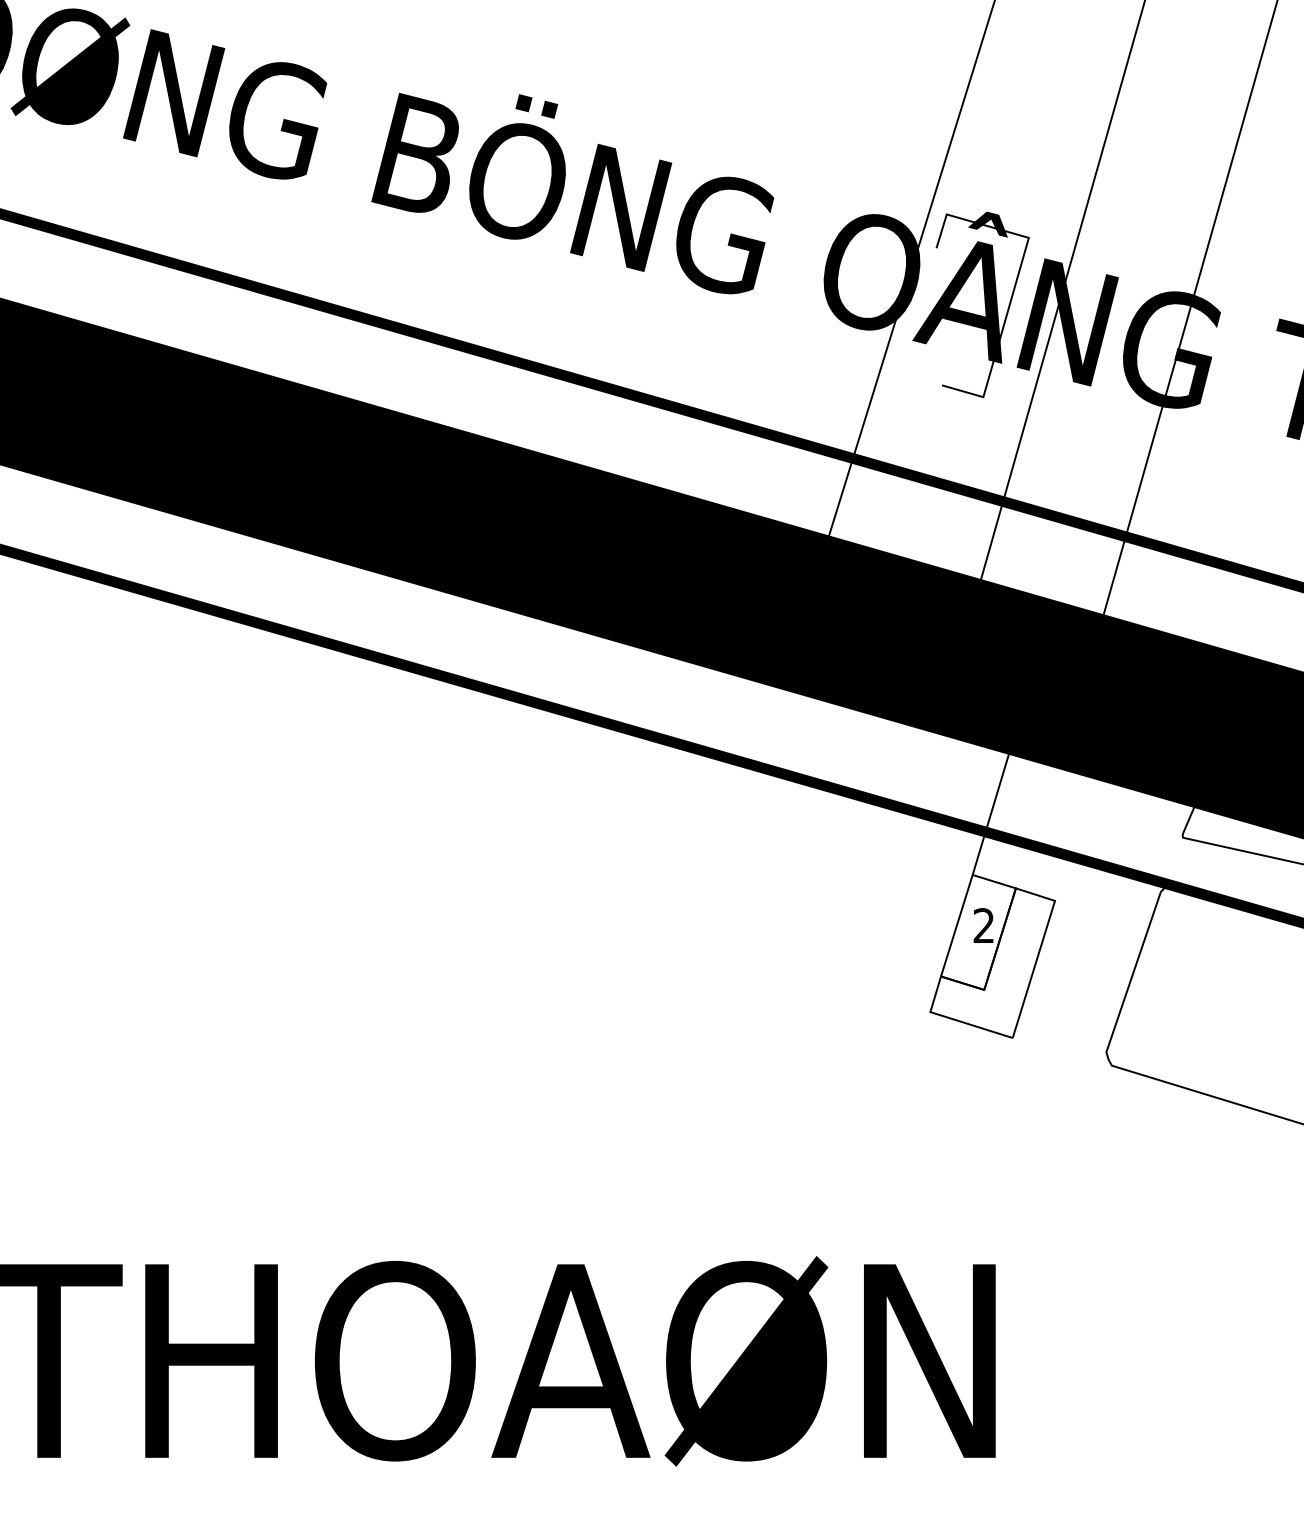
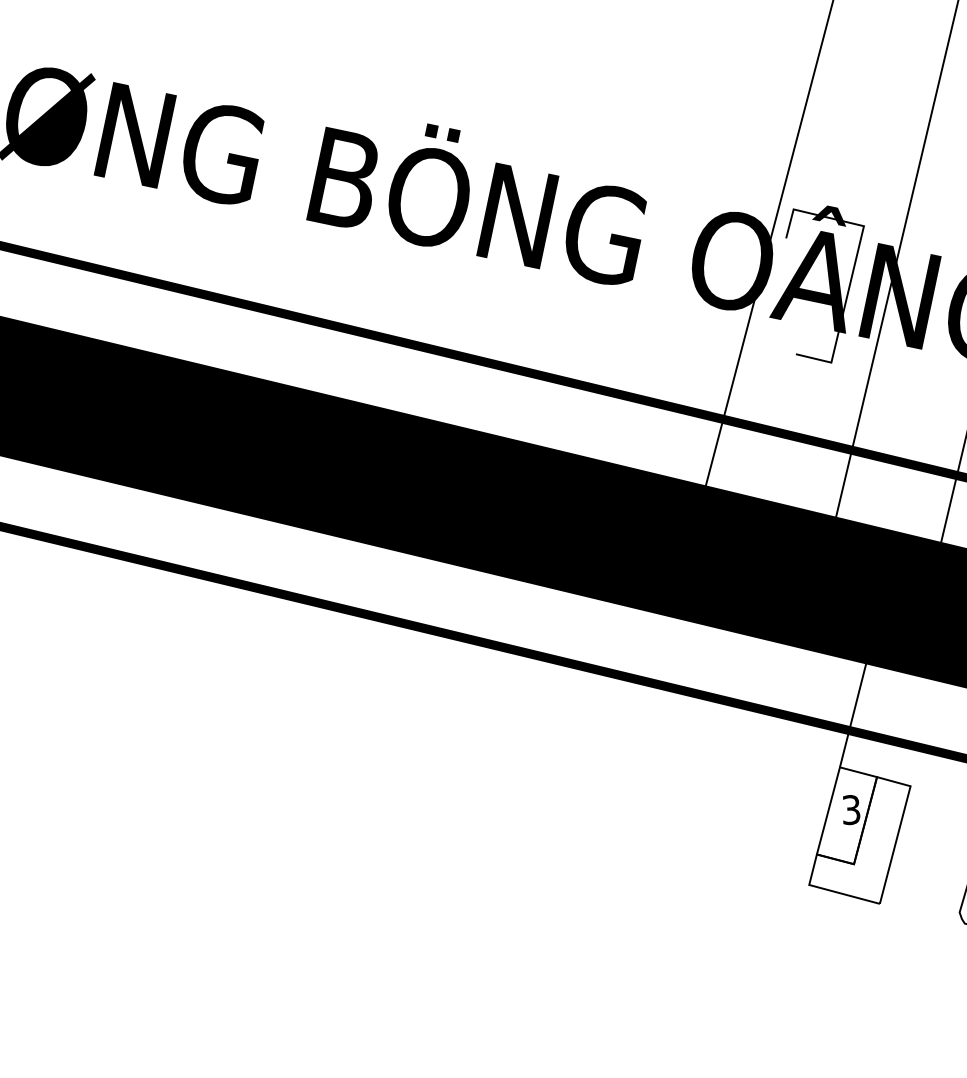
text: (983, 925) -> (850, 809), 2 -> 3

